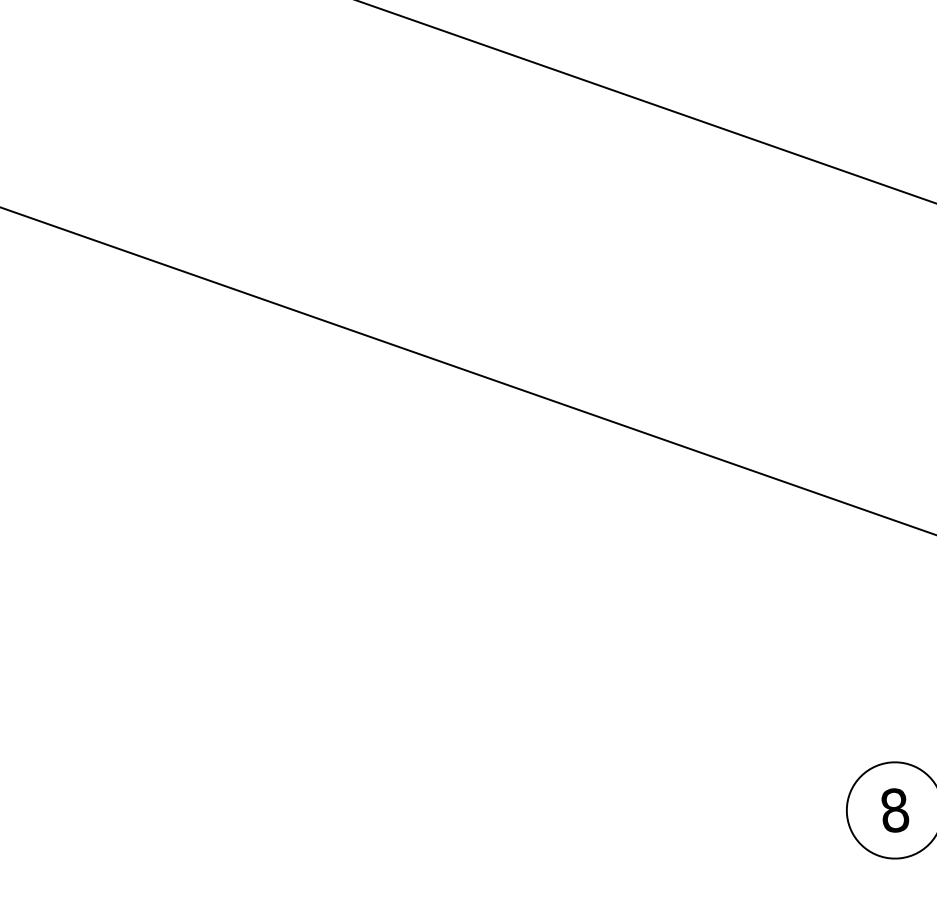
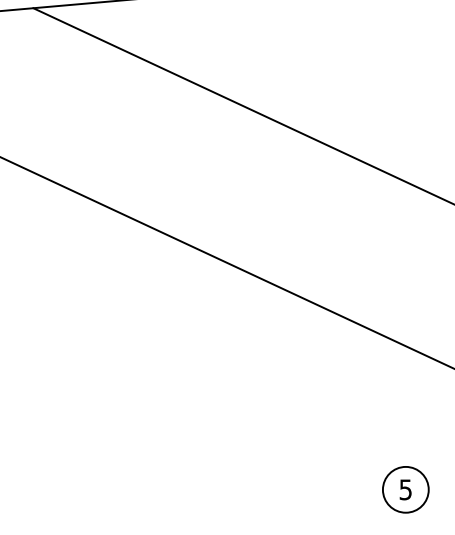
text: (894, 809) -> (405, 489), 8 -> 5

